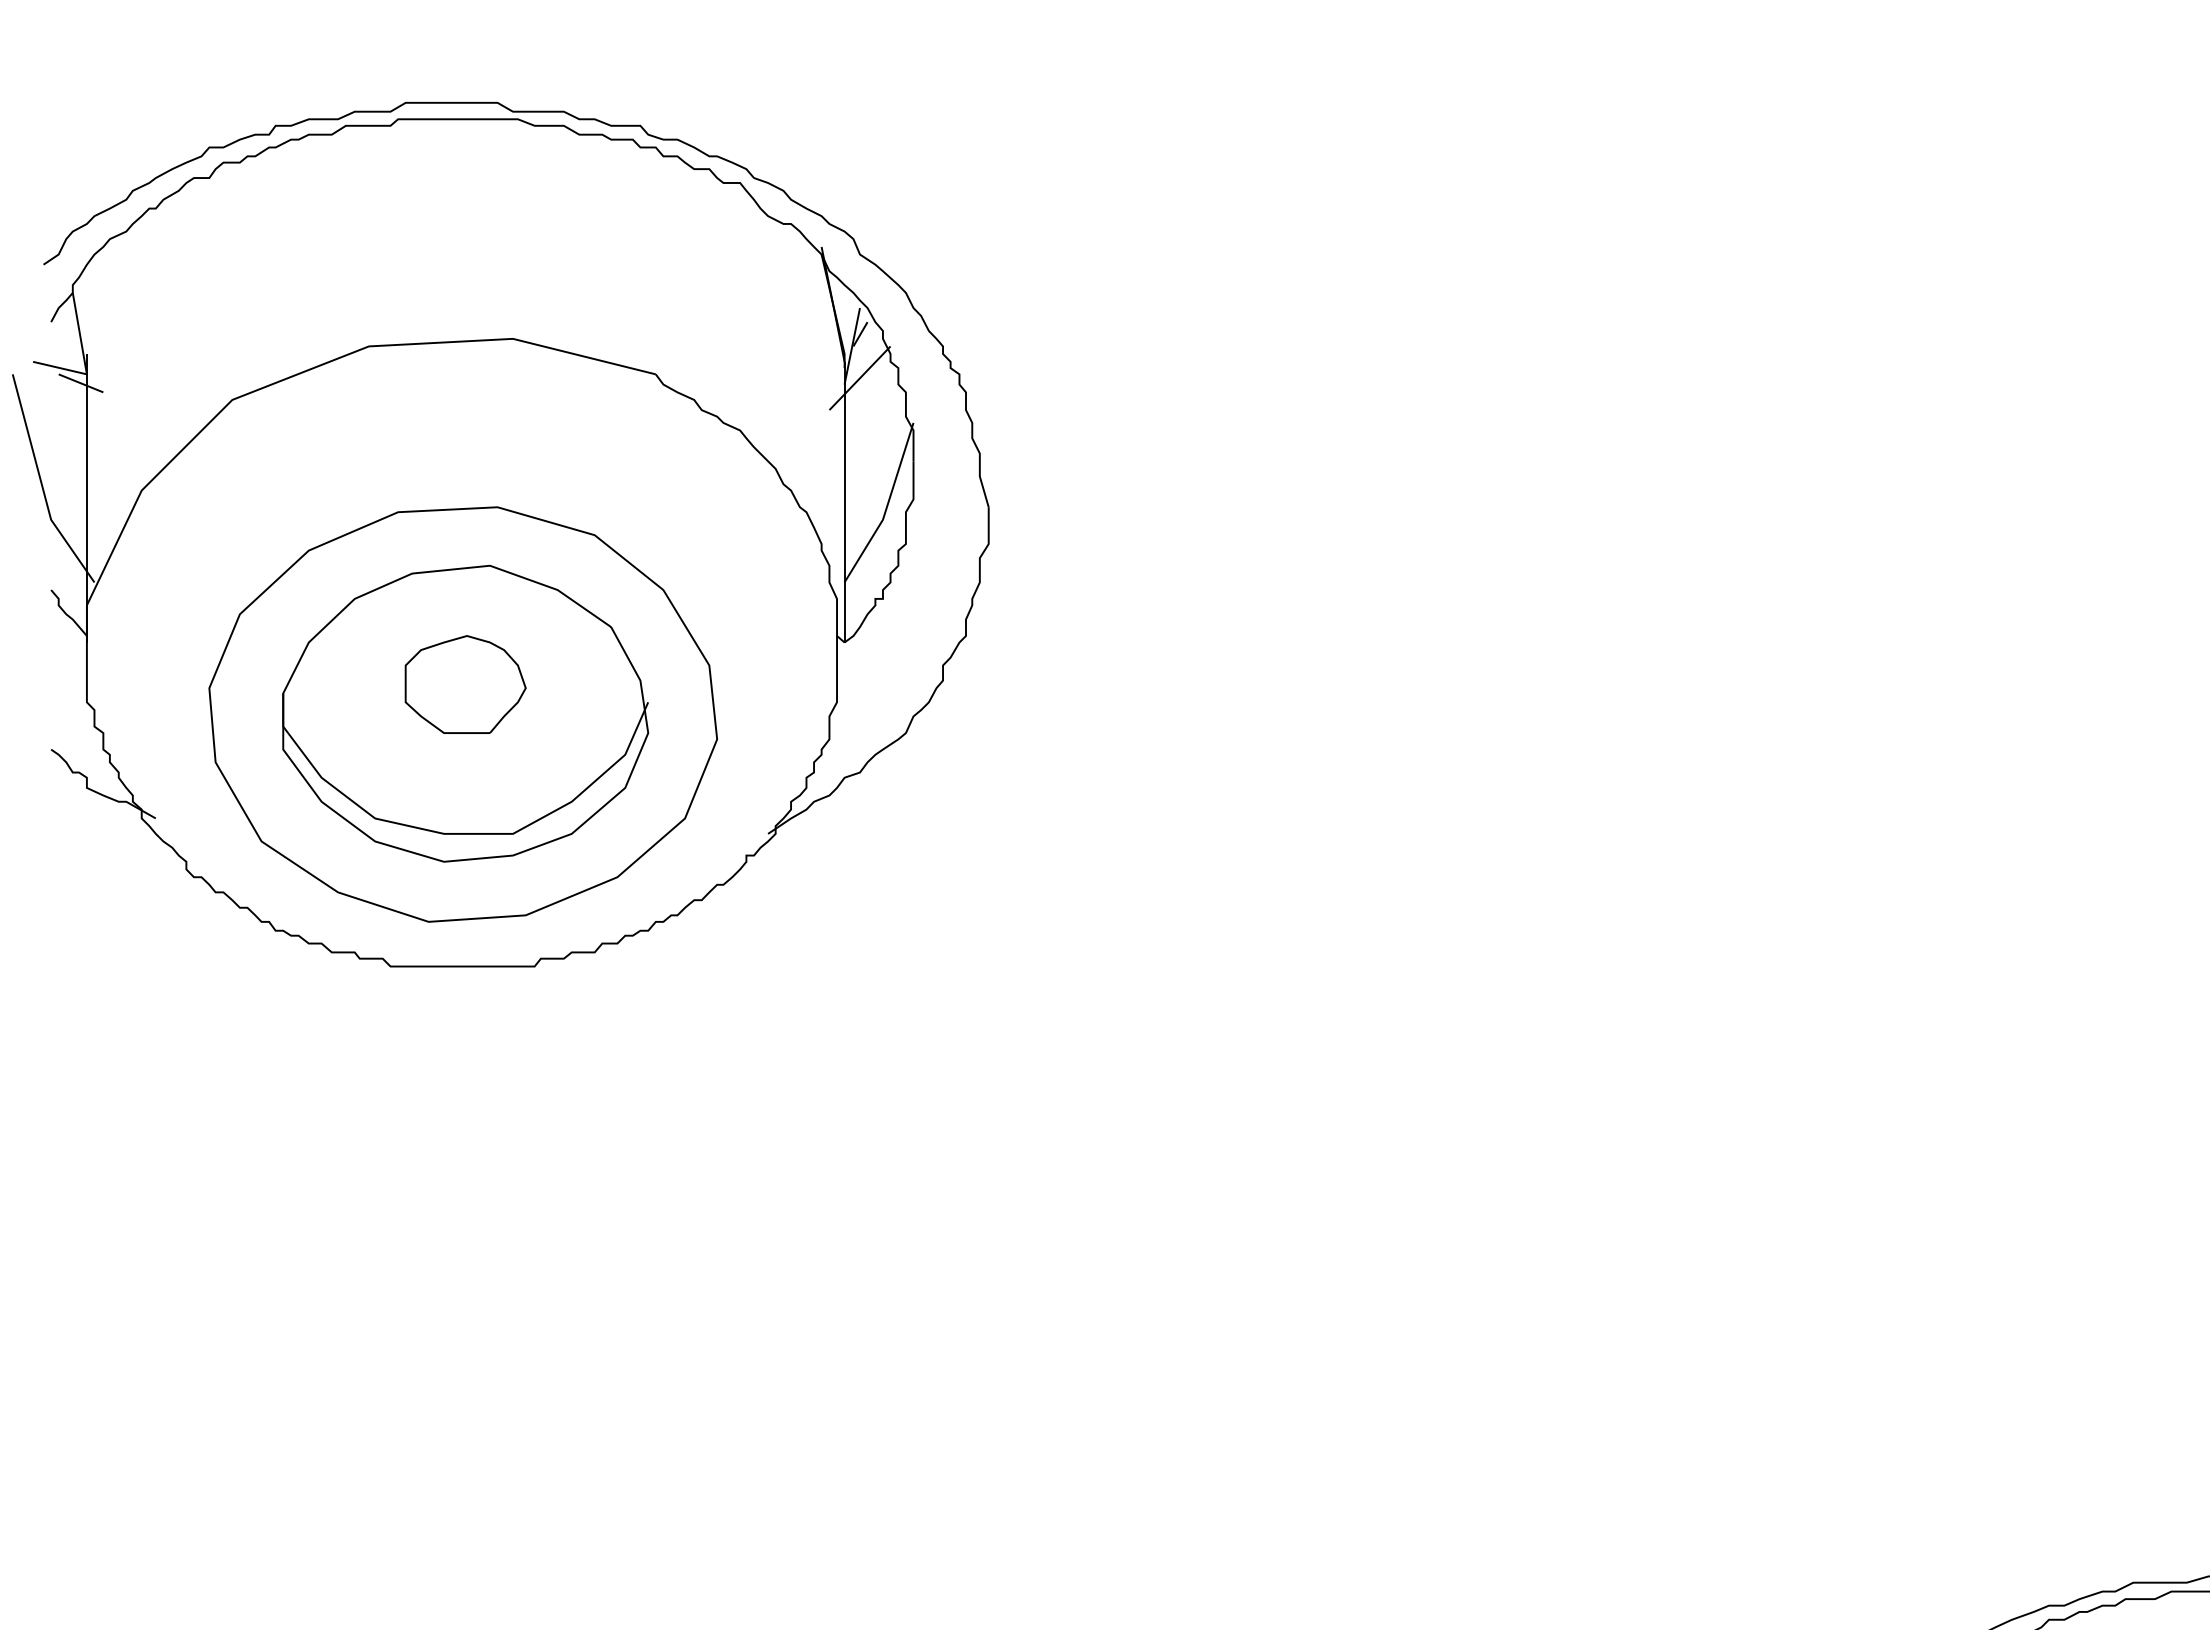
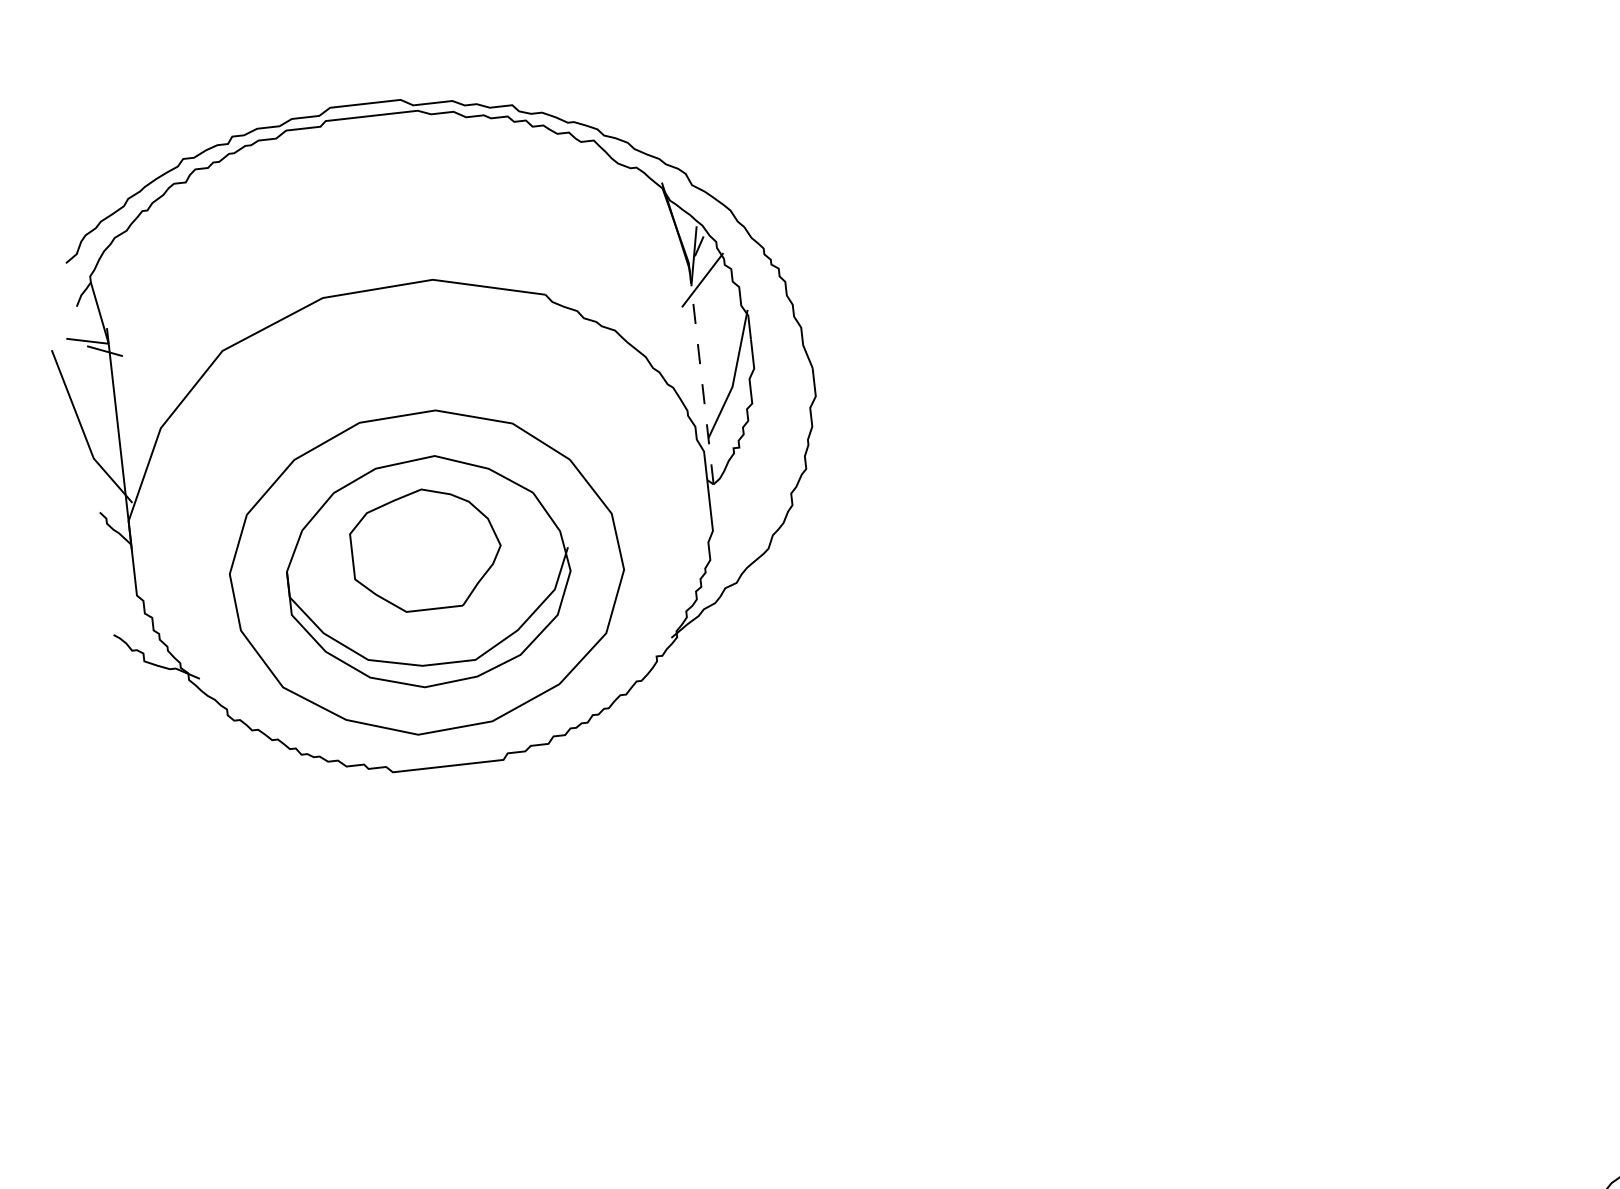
line: (844, 501) -> (701, 376), solid -> dashed
part: (465, 684) -> (426, 549), size x1.6

